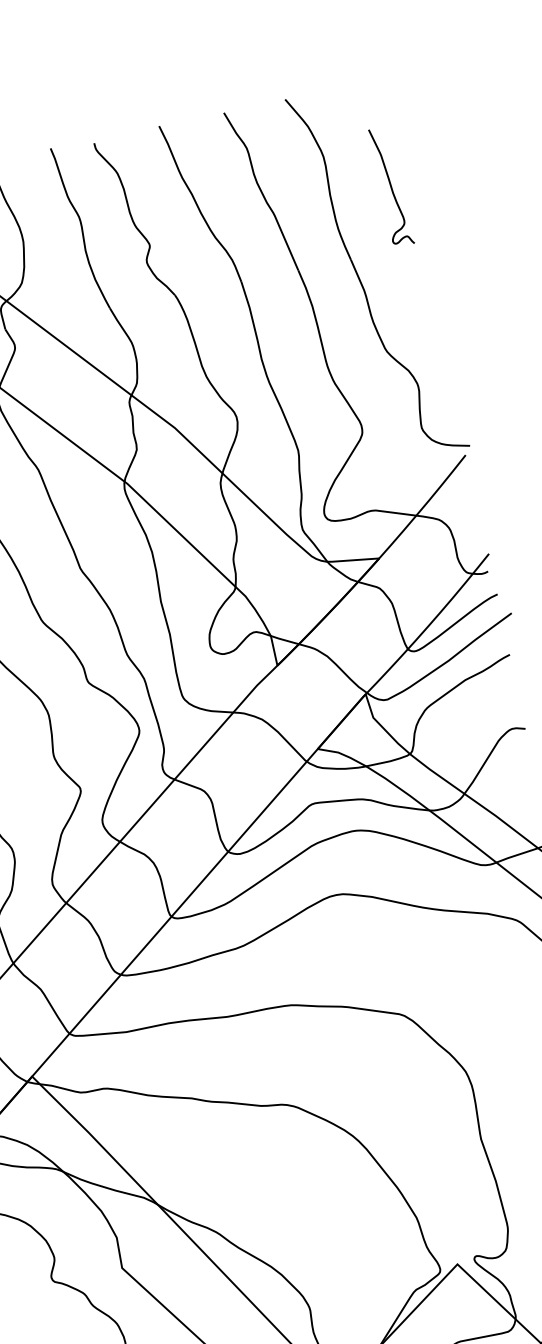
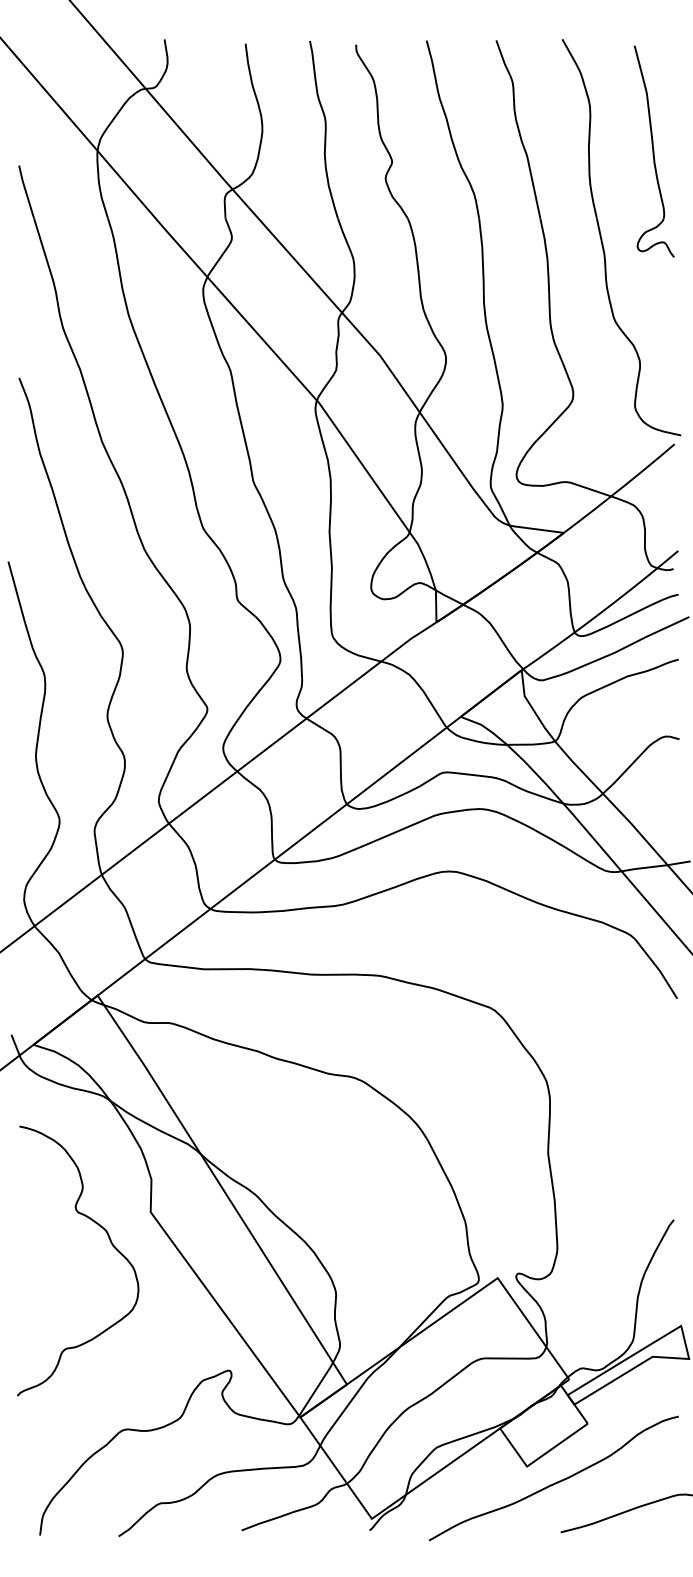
part: (391, 186) -> (653, 151), size x1.67

